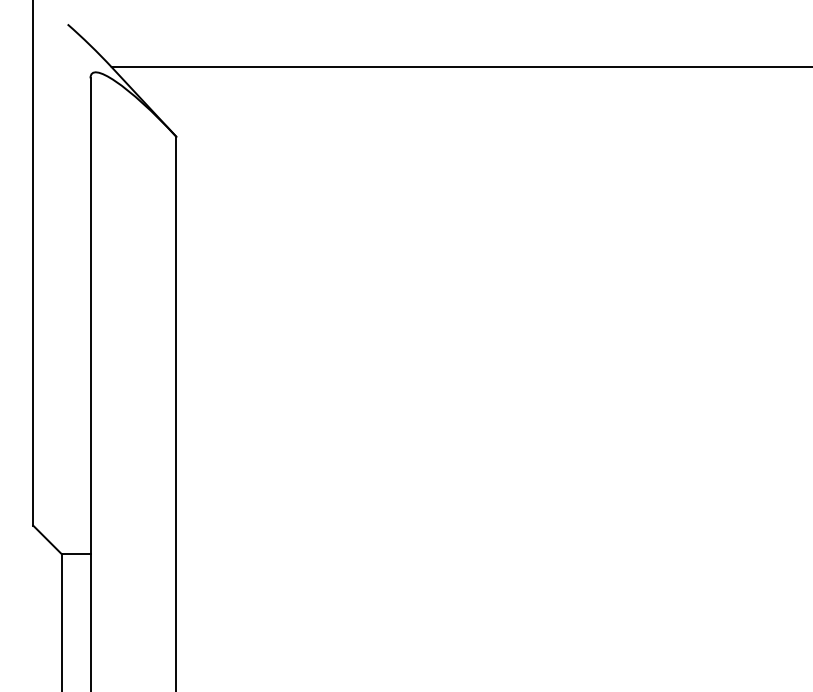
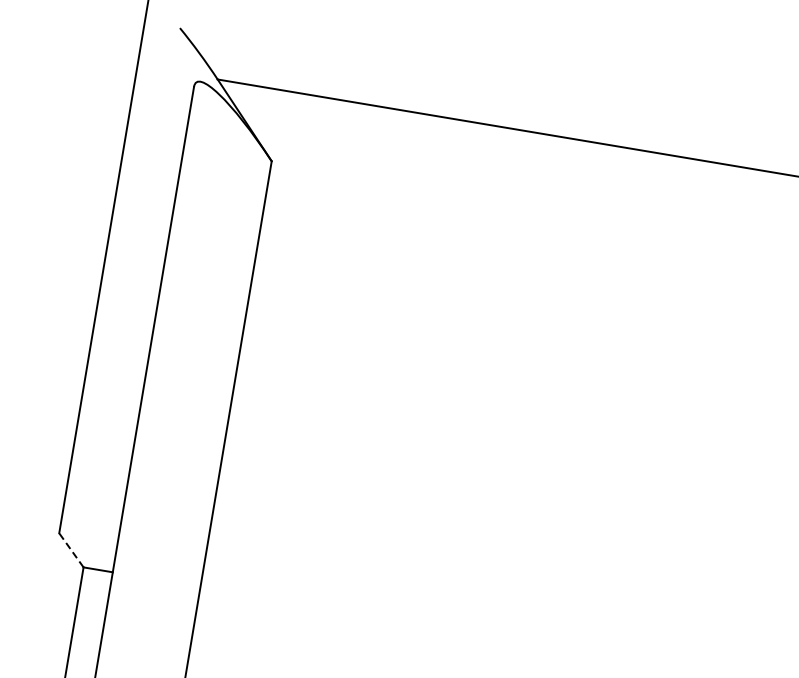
line: (47, 539) -> (71, 549), solid -> dashed

